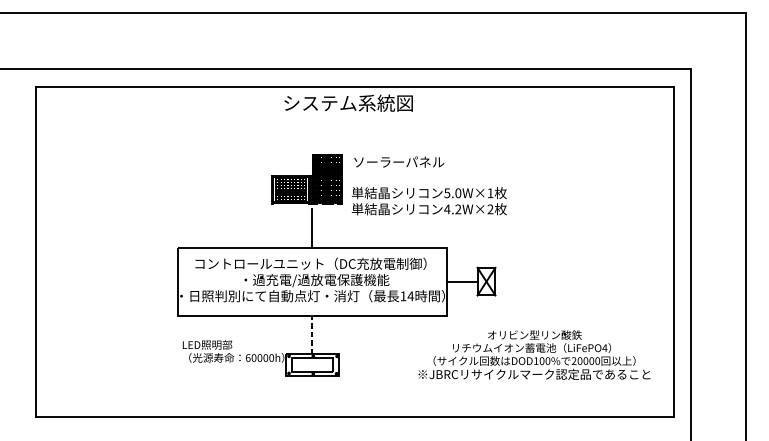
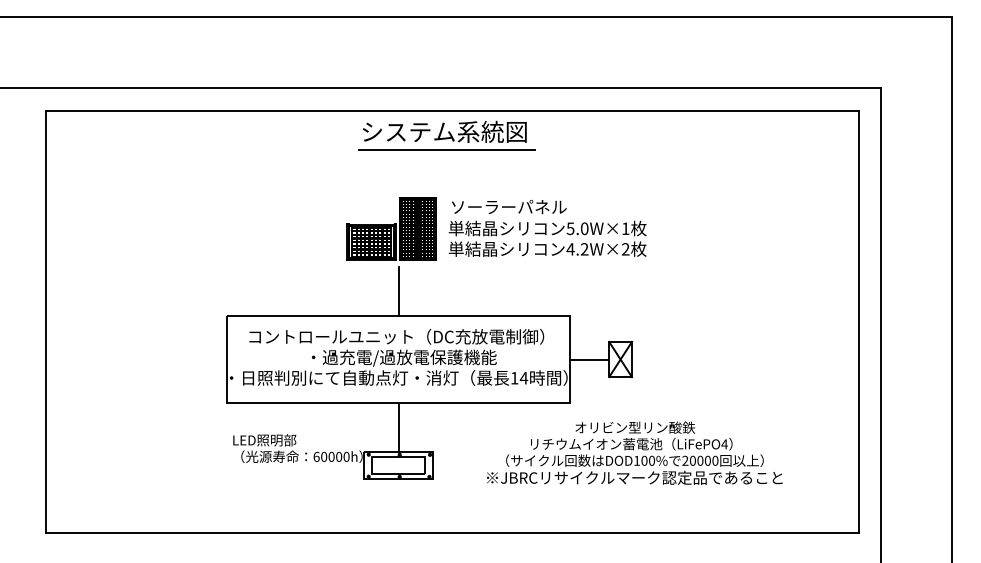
line: (350, 117) -> (446, 149), added
text: (429, 200) -> (547, 238), moved
line: (312, 334) -> (398, 427), dashed -> solid
text: (534, 354) -> (634, 452), moved

